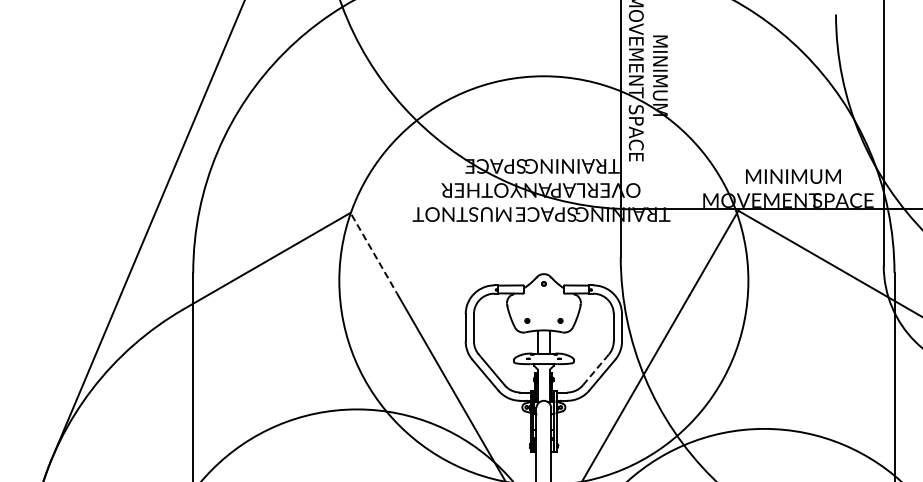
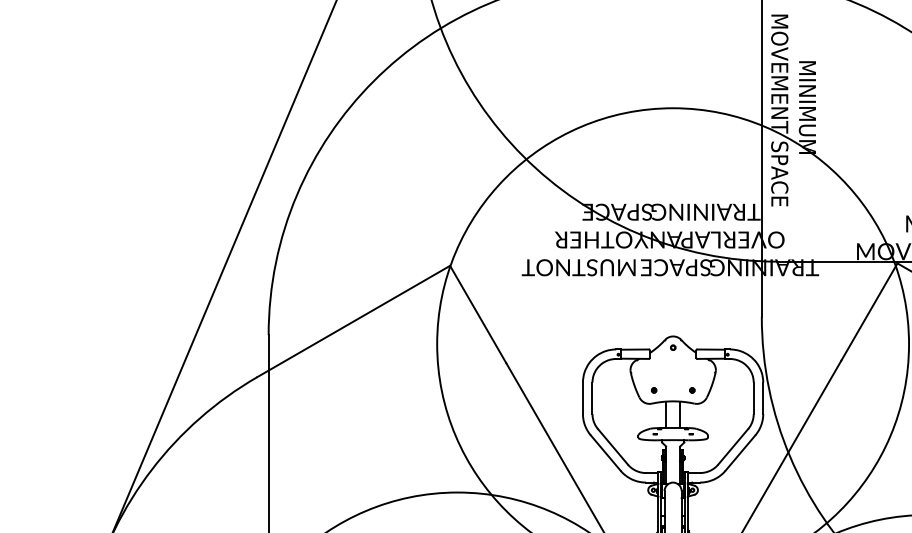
line: (374, 255) -> (477, 314), dashed -> solid
line: (596, 369) -> (733, 446), dashed -> solid

